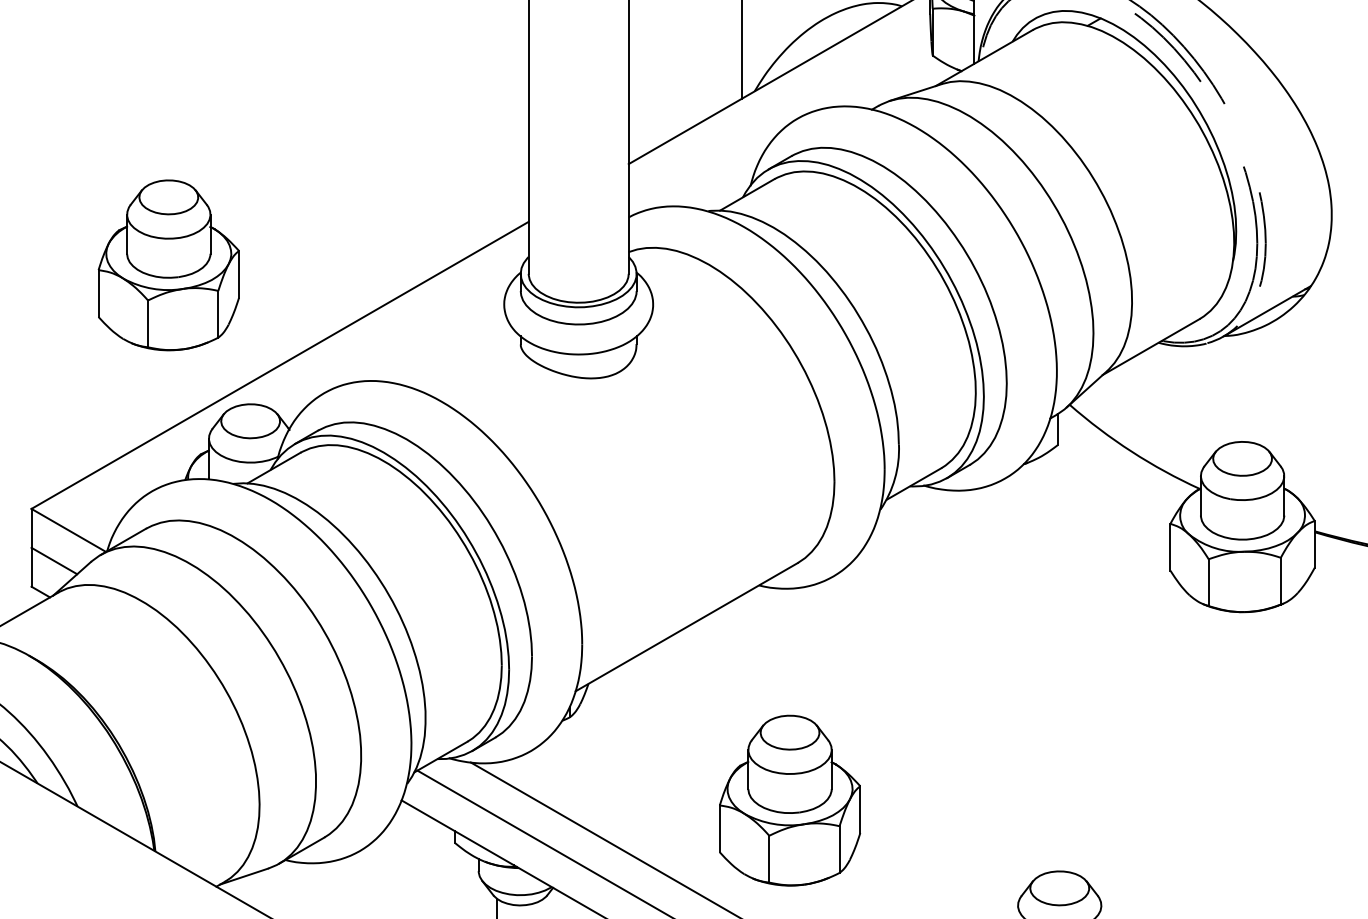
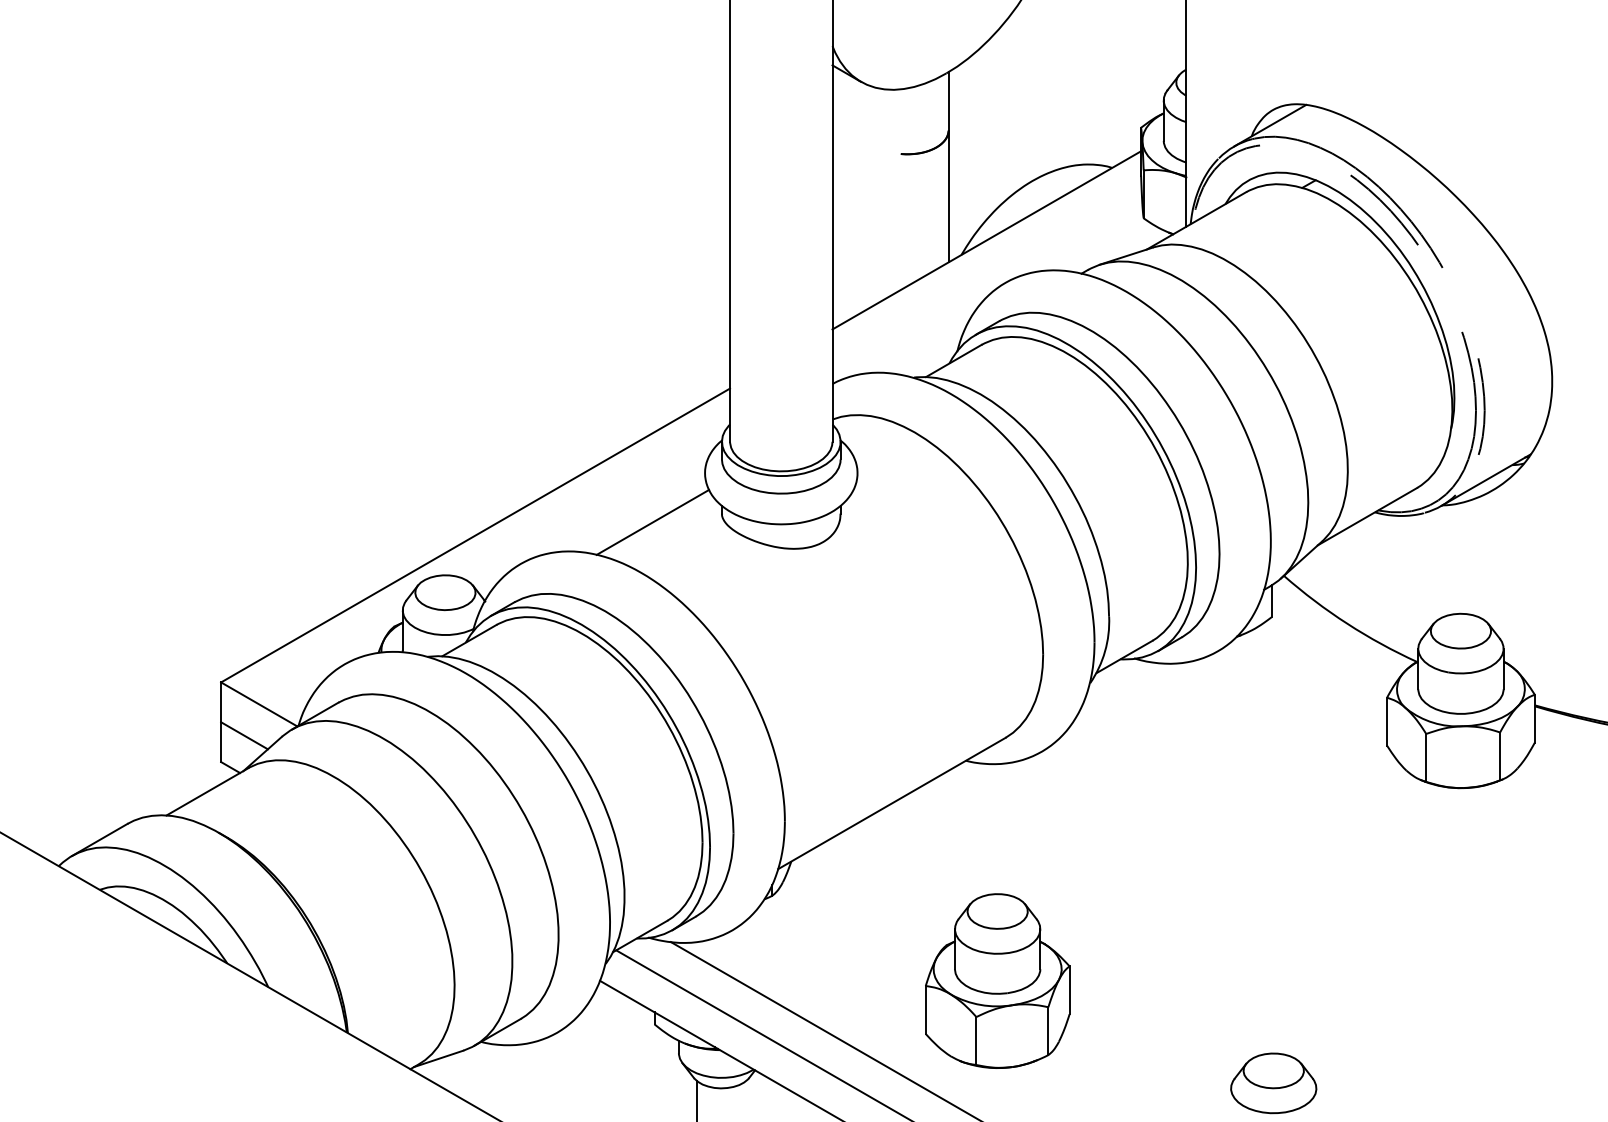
part: (168, 264) -> (361, 432), removed
line: (452, 351) -> (652, 521), added

